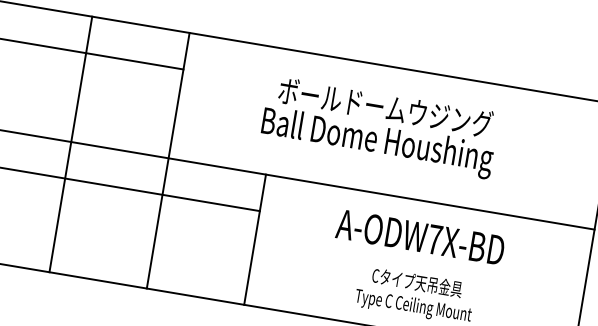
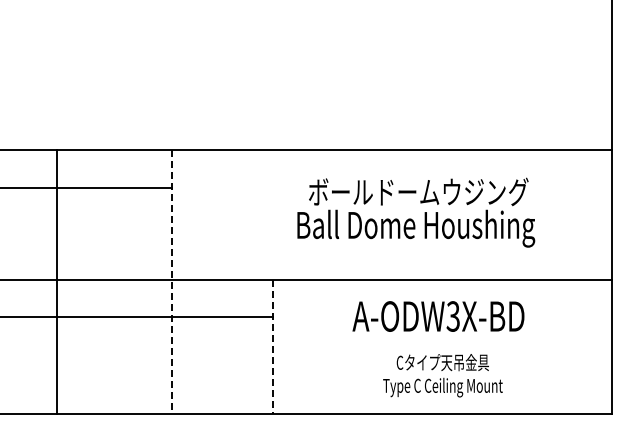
text: (380, 127) -> (416, 212), moved
line: (70, 143) -> (56, 281), moved
line: (168, 161) -> (172, 282), solid -> dashed
text: (434, 239) -> (452, 316), A-ODW7X-BD -> A-ODW3X-BD
line: (254, 240) -> (272, 347), solid -> dashed

